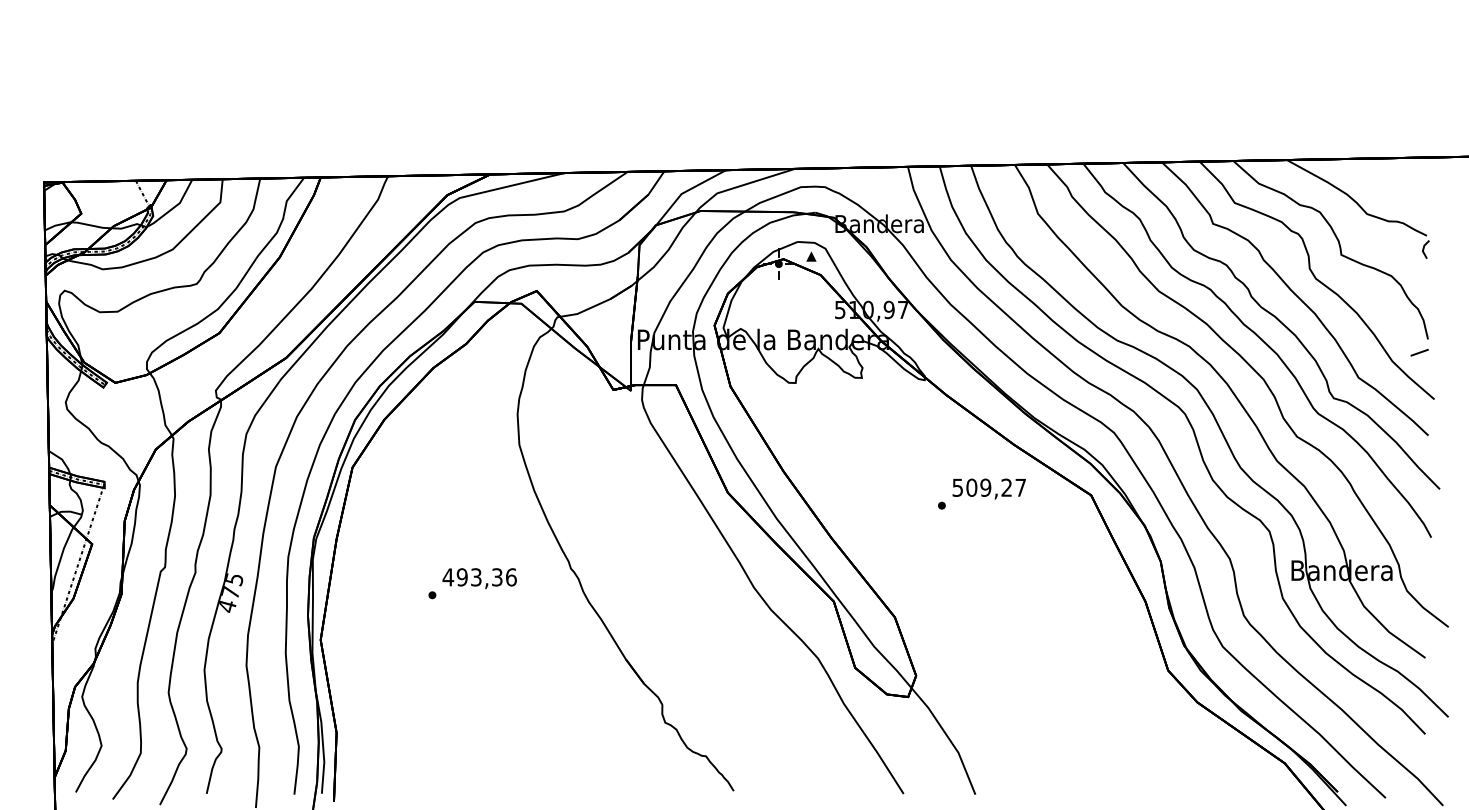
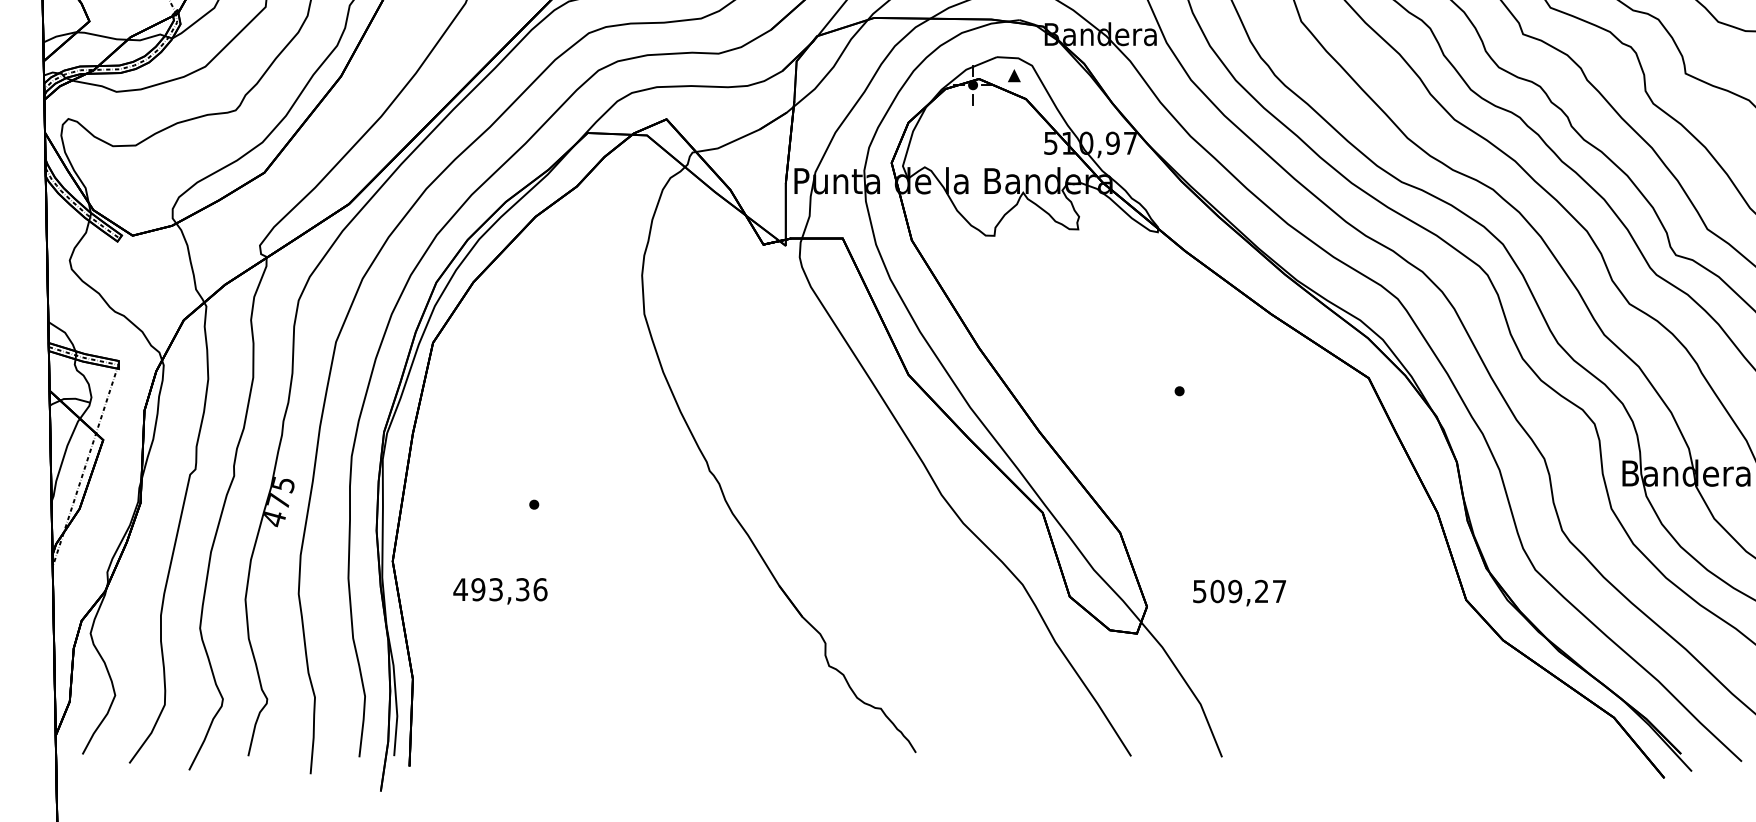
text: (988, 488) -> (1238, 592), moved
text: (479, 578) -> (500, 591), moved

